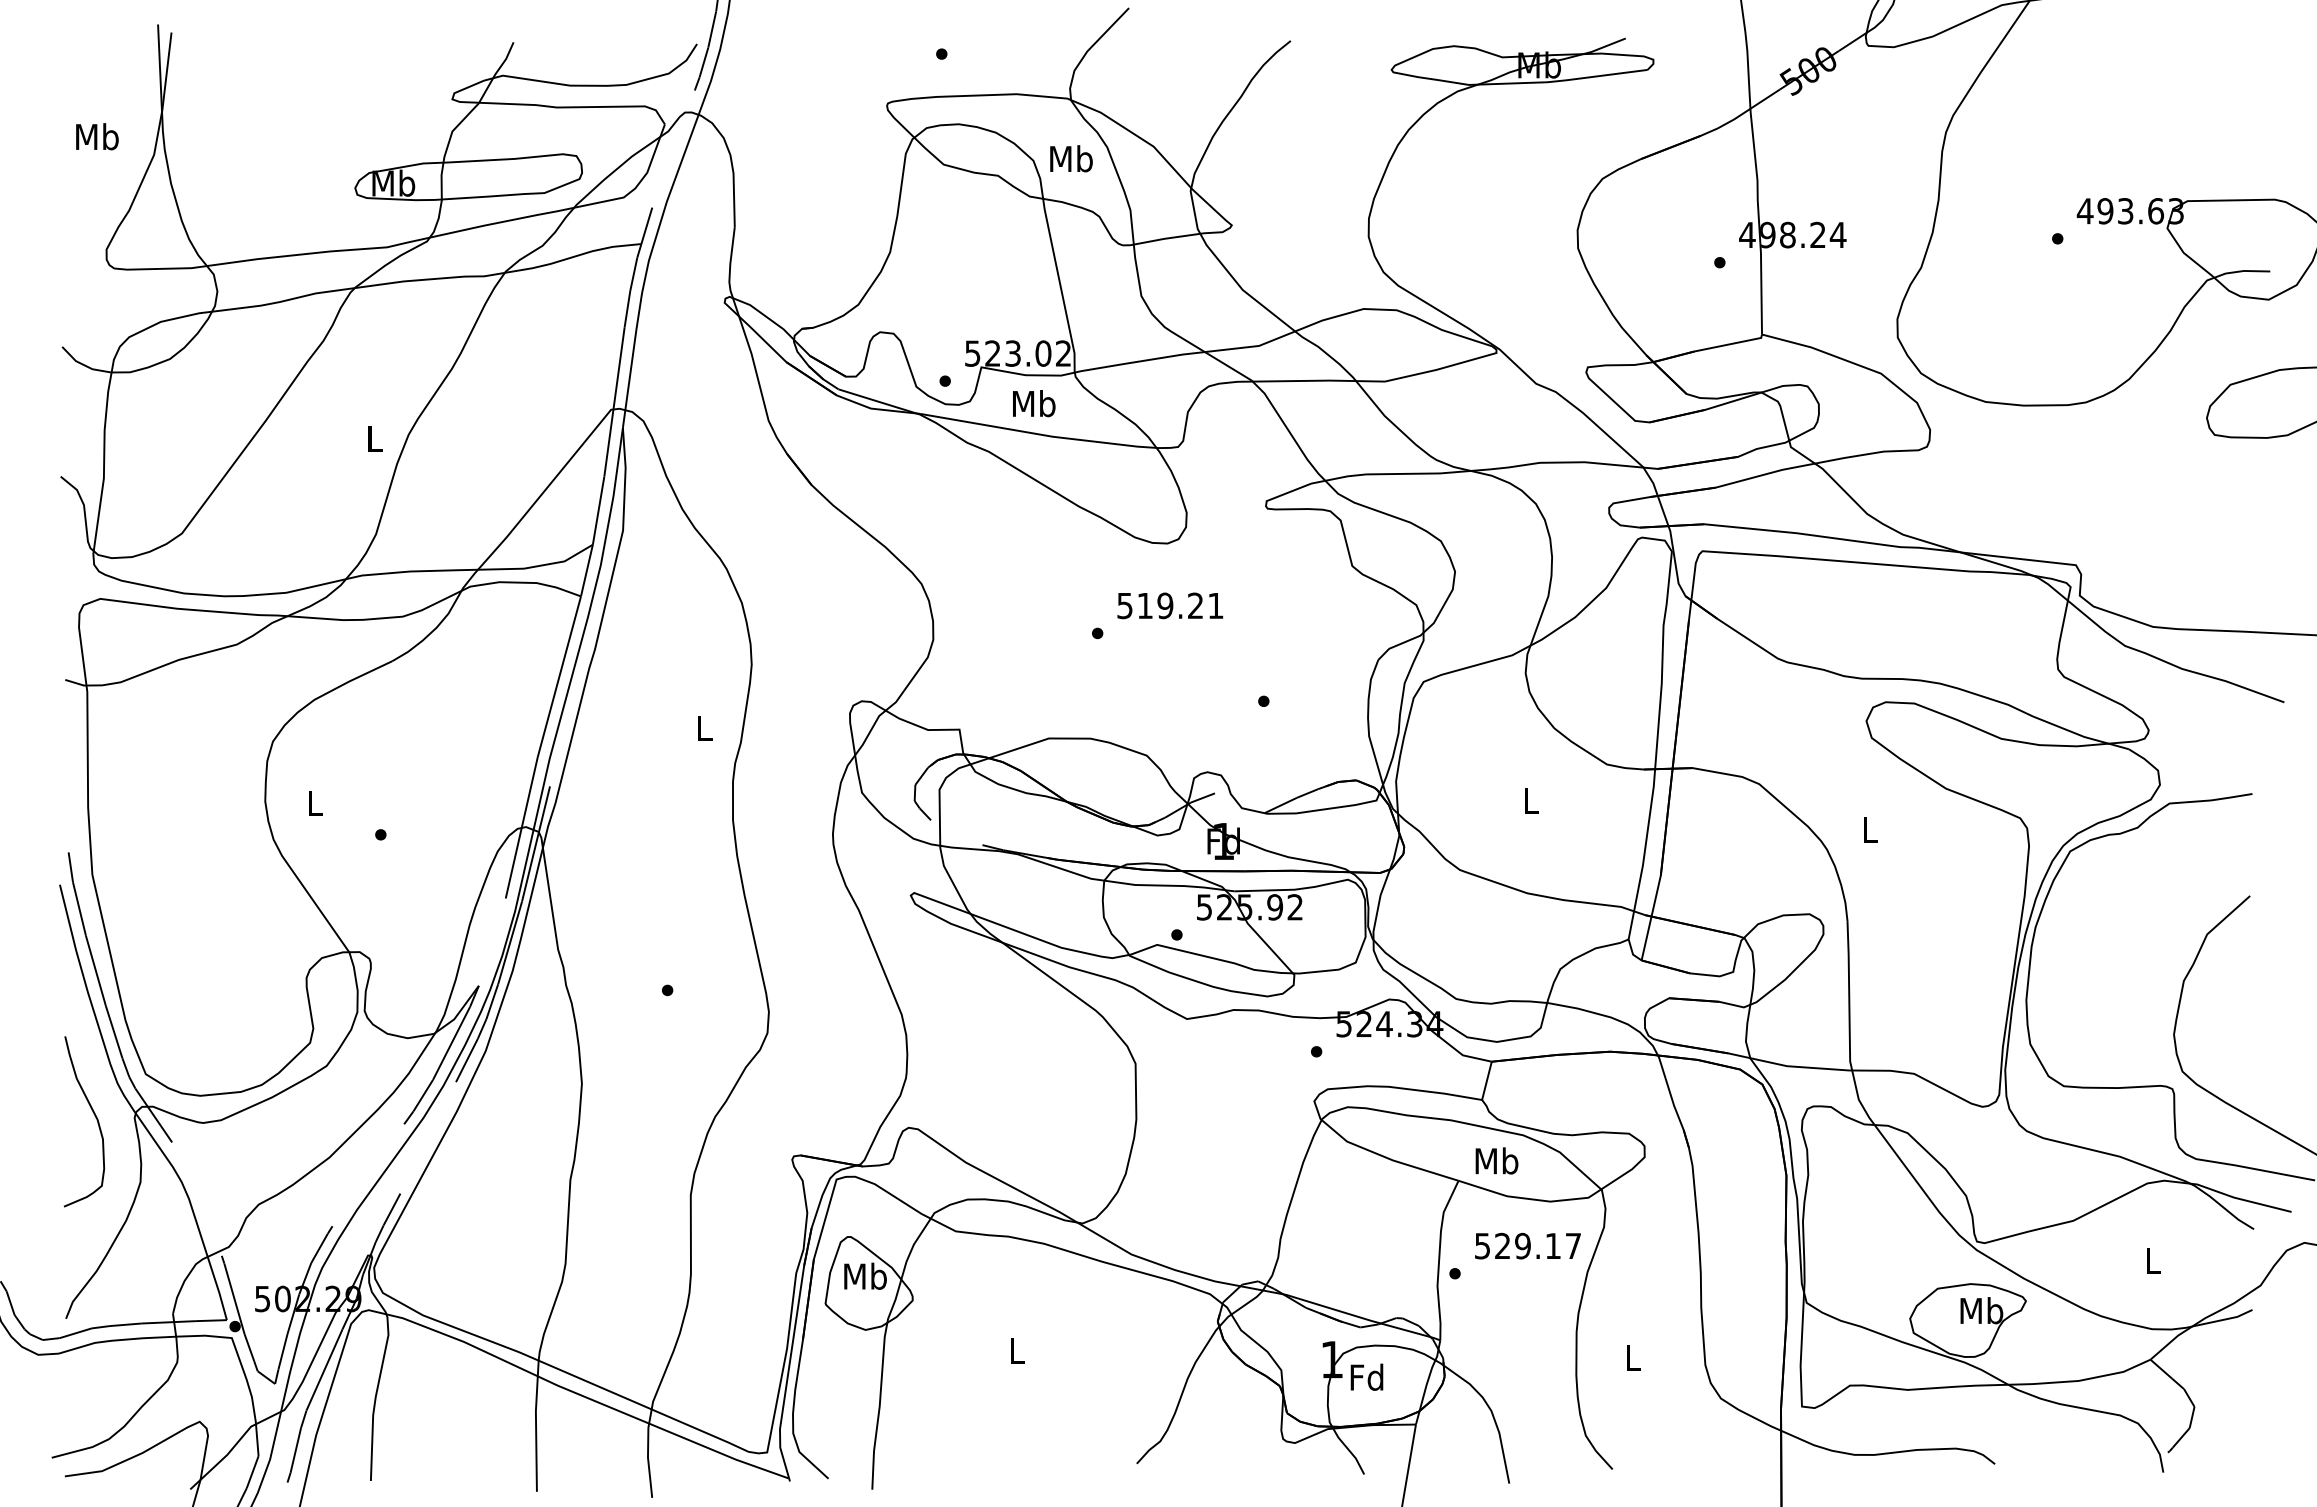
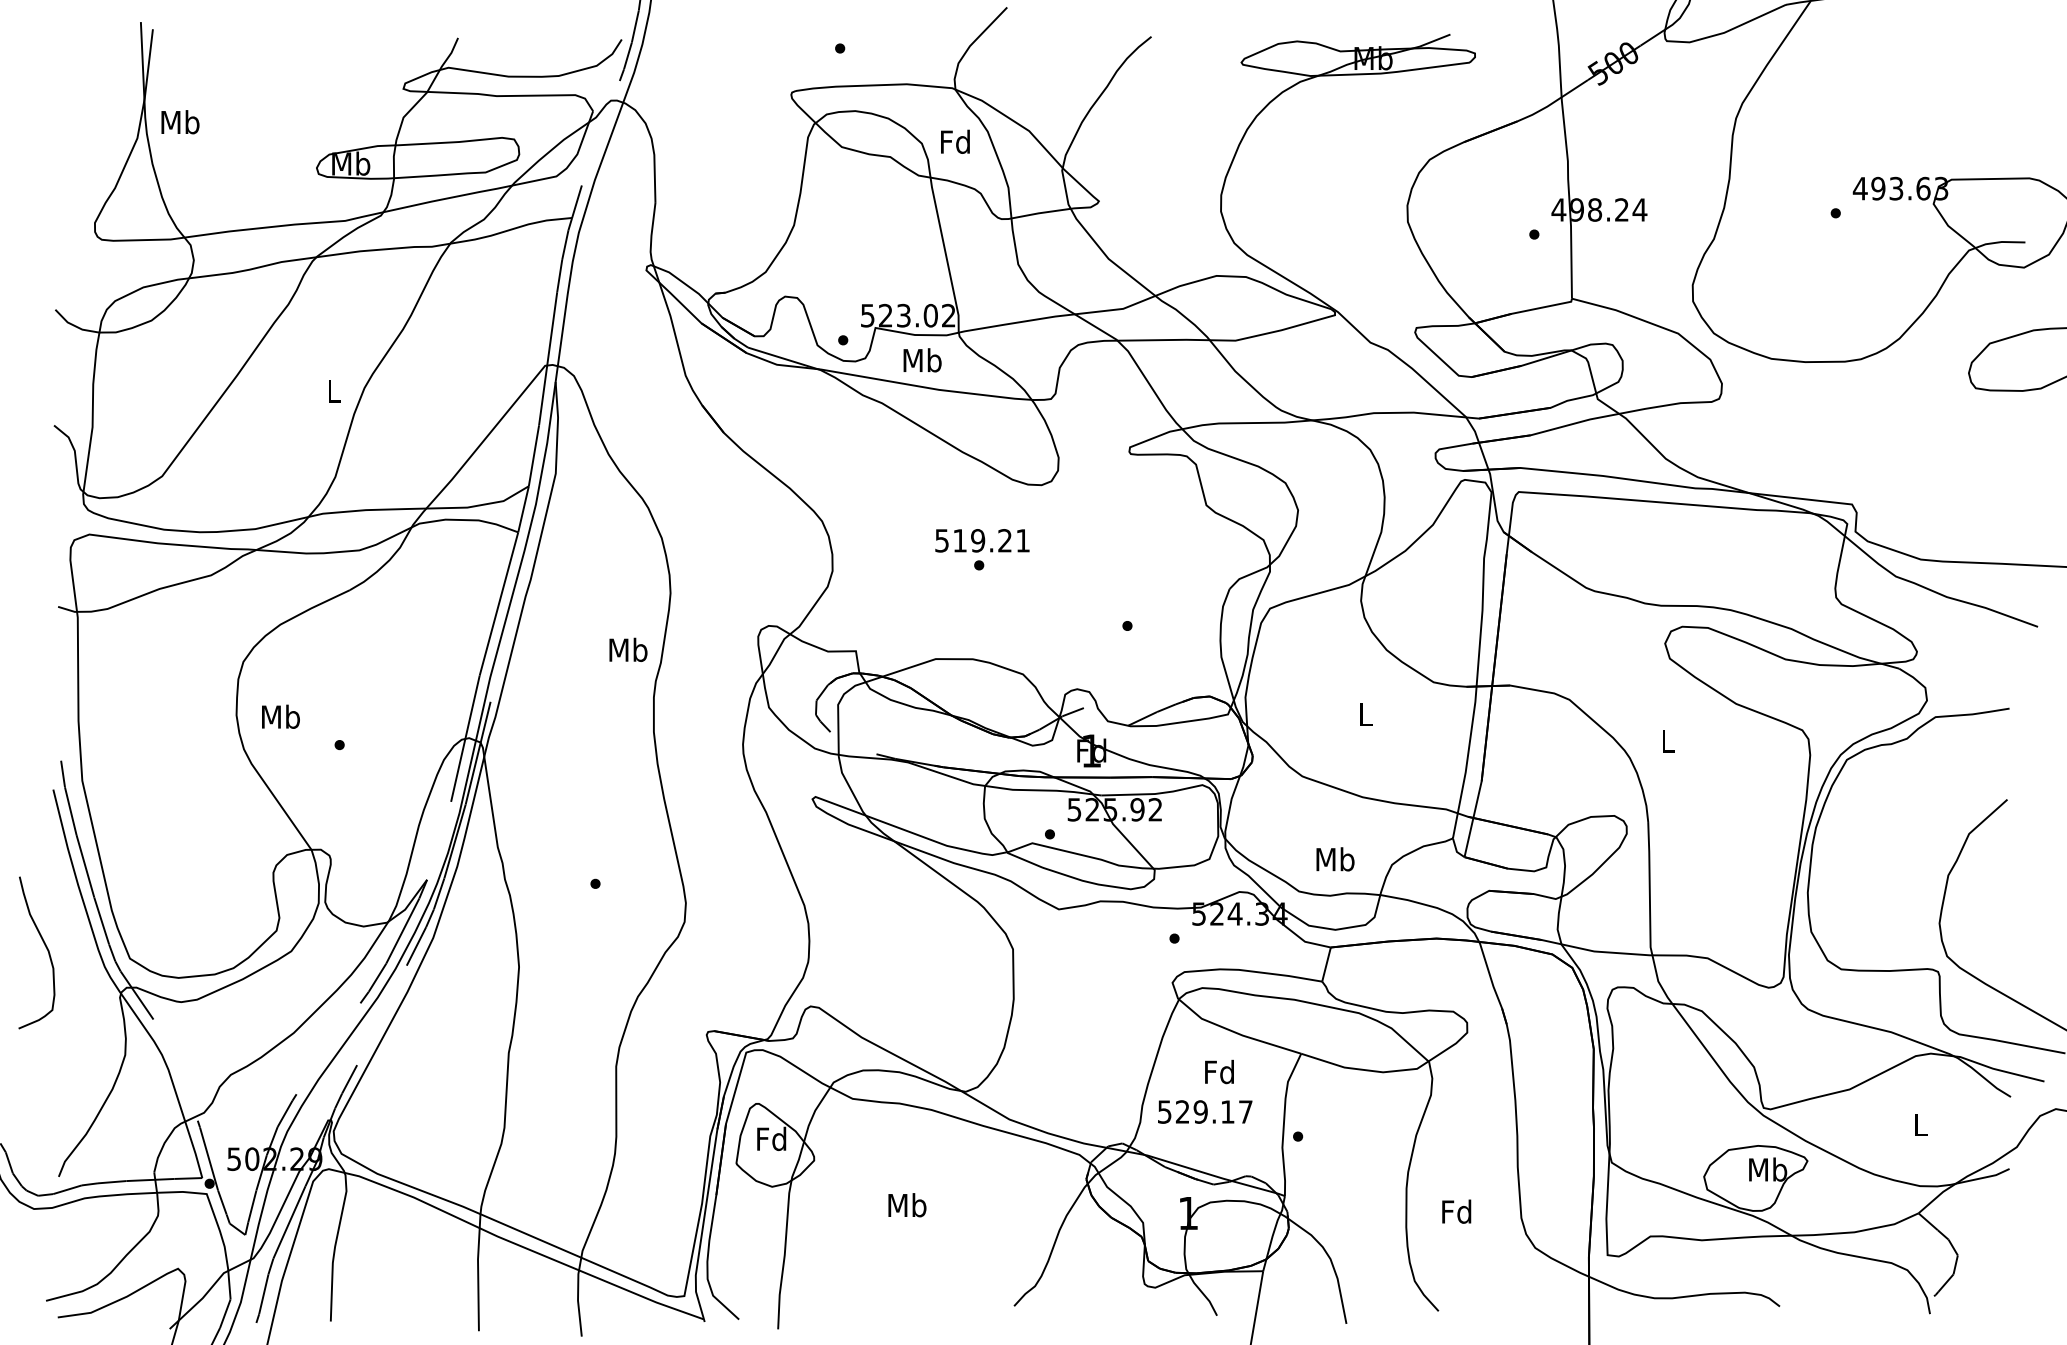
text: (97, 136) -> (180, 122), moved
text: (1071, 158) -> (955, 141), Mb -> Fd
text: (1170, 605) -> (982, 540), moved
text: (704, 727) -> (628, 649), L -> Mb
text: (314, 802) -> (280, 716), L -> Mb
curve: (94, 1116) -> (45, 948), moved
text: (1496, 1160) -> (1335, 858), moved
text: (1527, 1245) -> (1204, 1111), moved
text: (865, 1275) -> (772, 1138), Mb -> Fd
text: (1017, 1350) -> (907, 1205), L -> Mb
text: (1632, 1357) -> (1456, 1211), L -> Fd
text: (1366, 1376) -> (1219, 1071), moved

